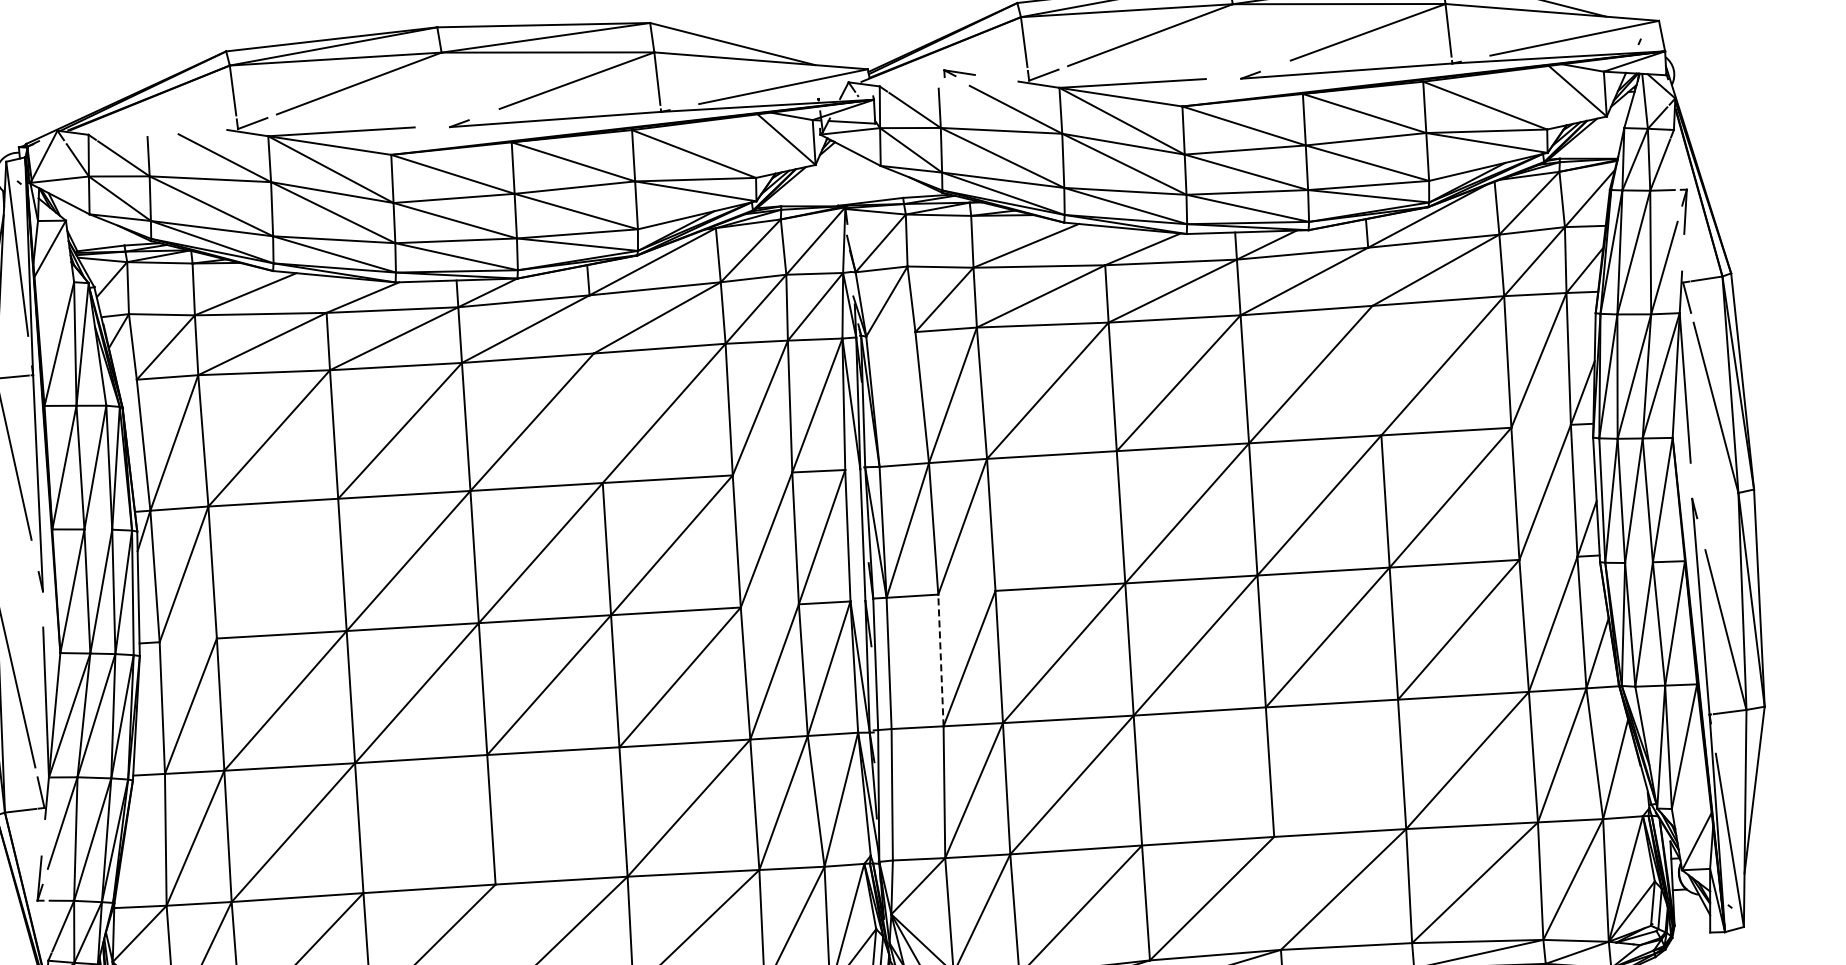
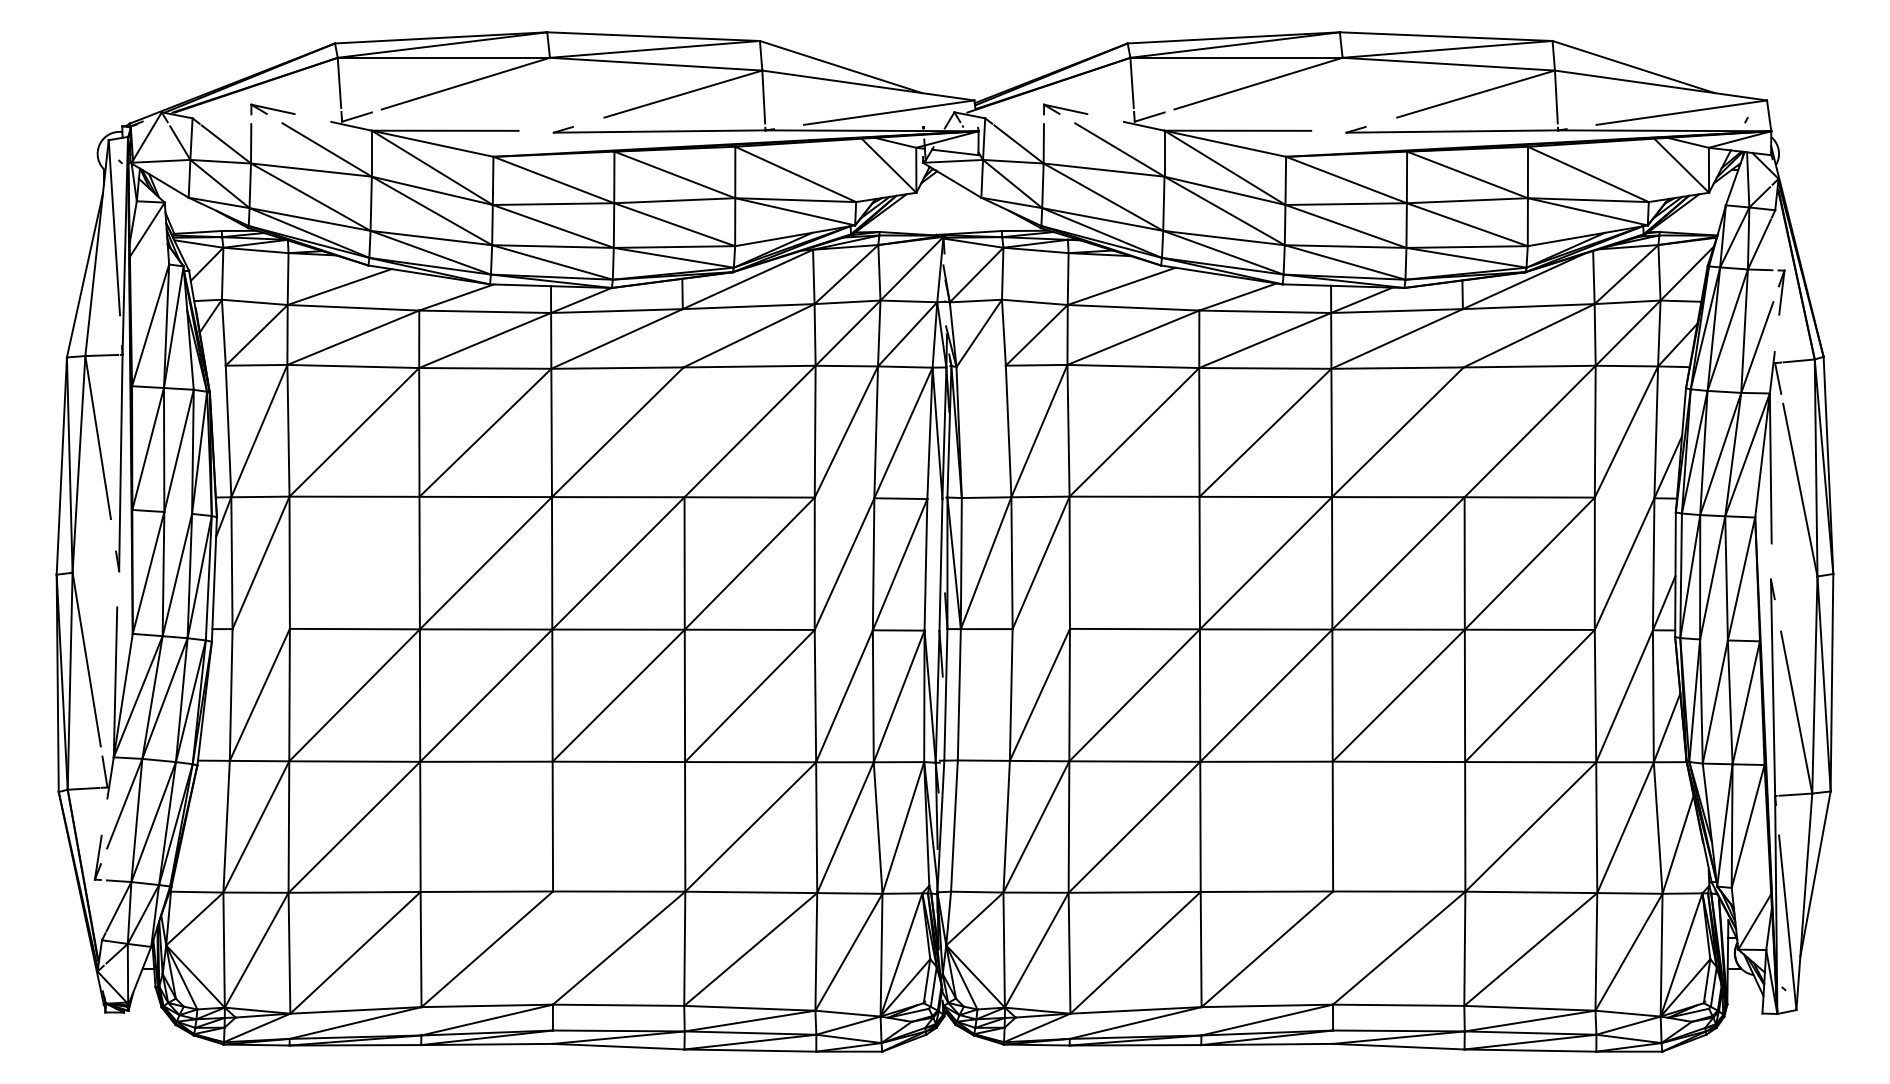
part: (959, 72) -> (1065, 109), size x1.43
part: (167, 121) -> (272, 109), added
line: (941, 660) -> (1011, 695), dashed -> solid

